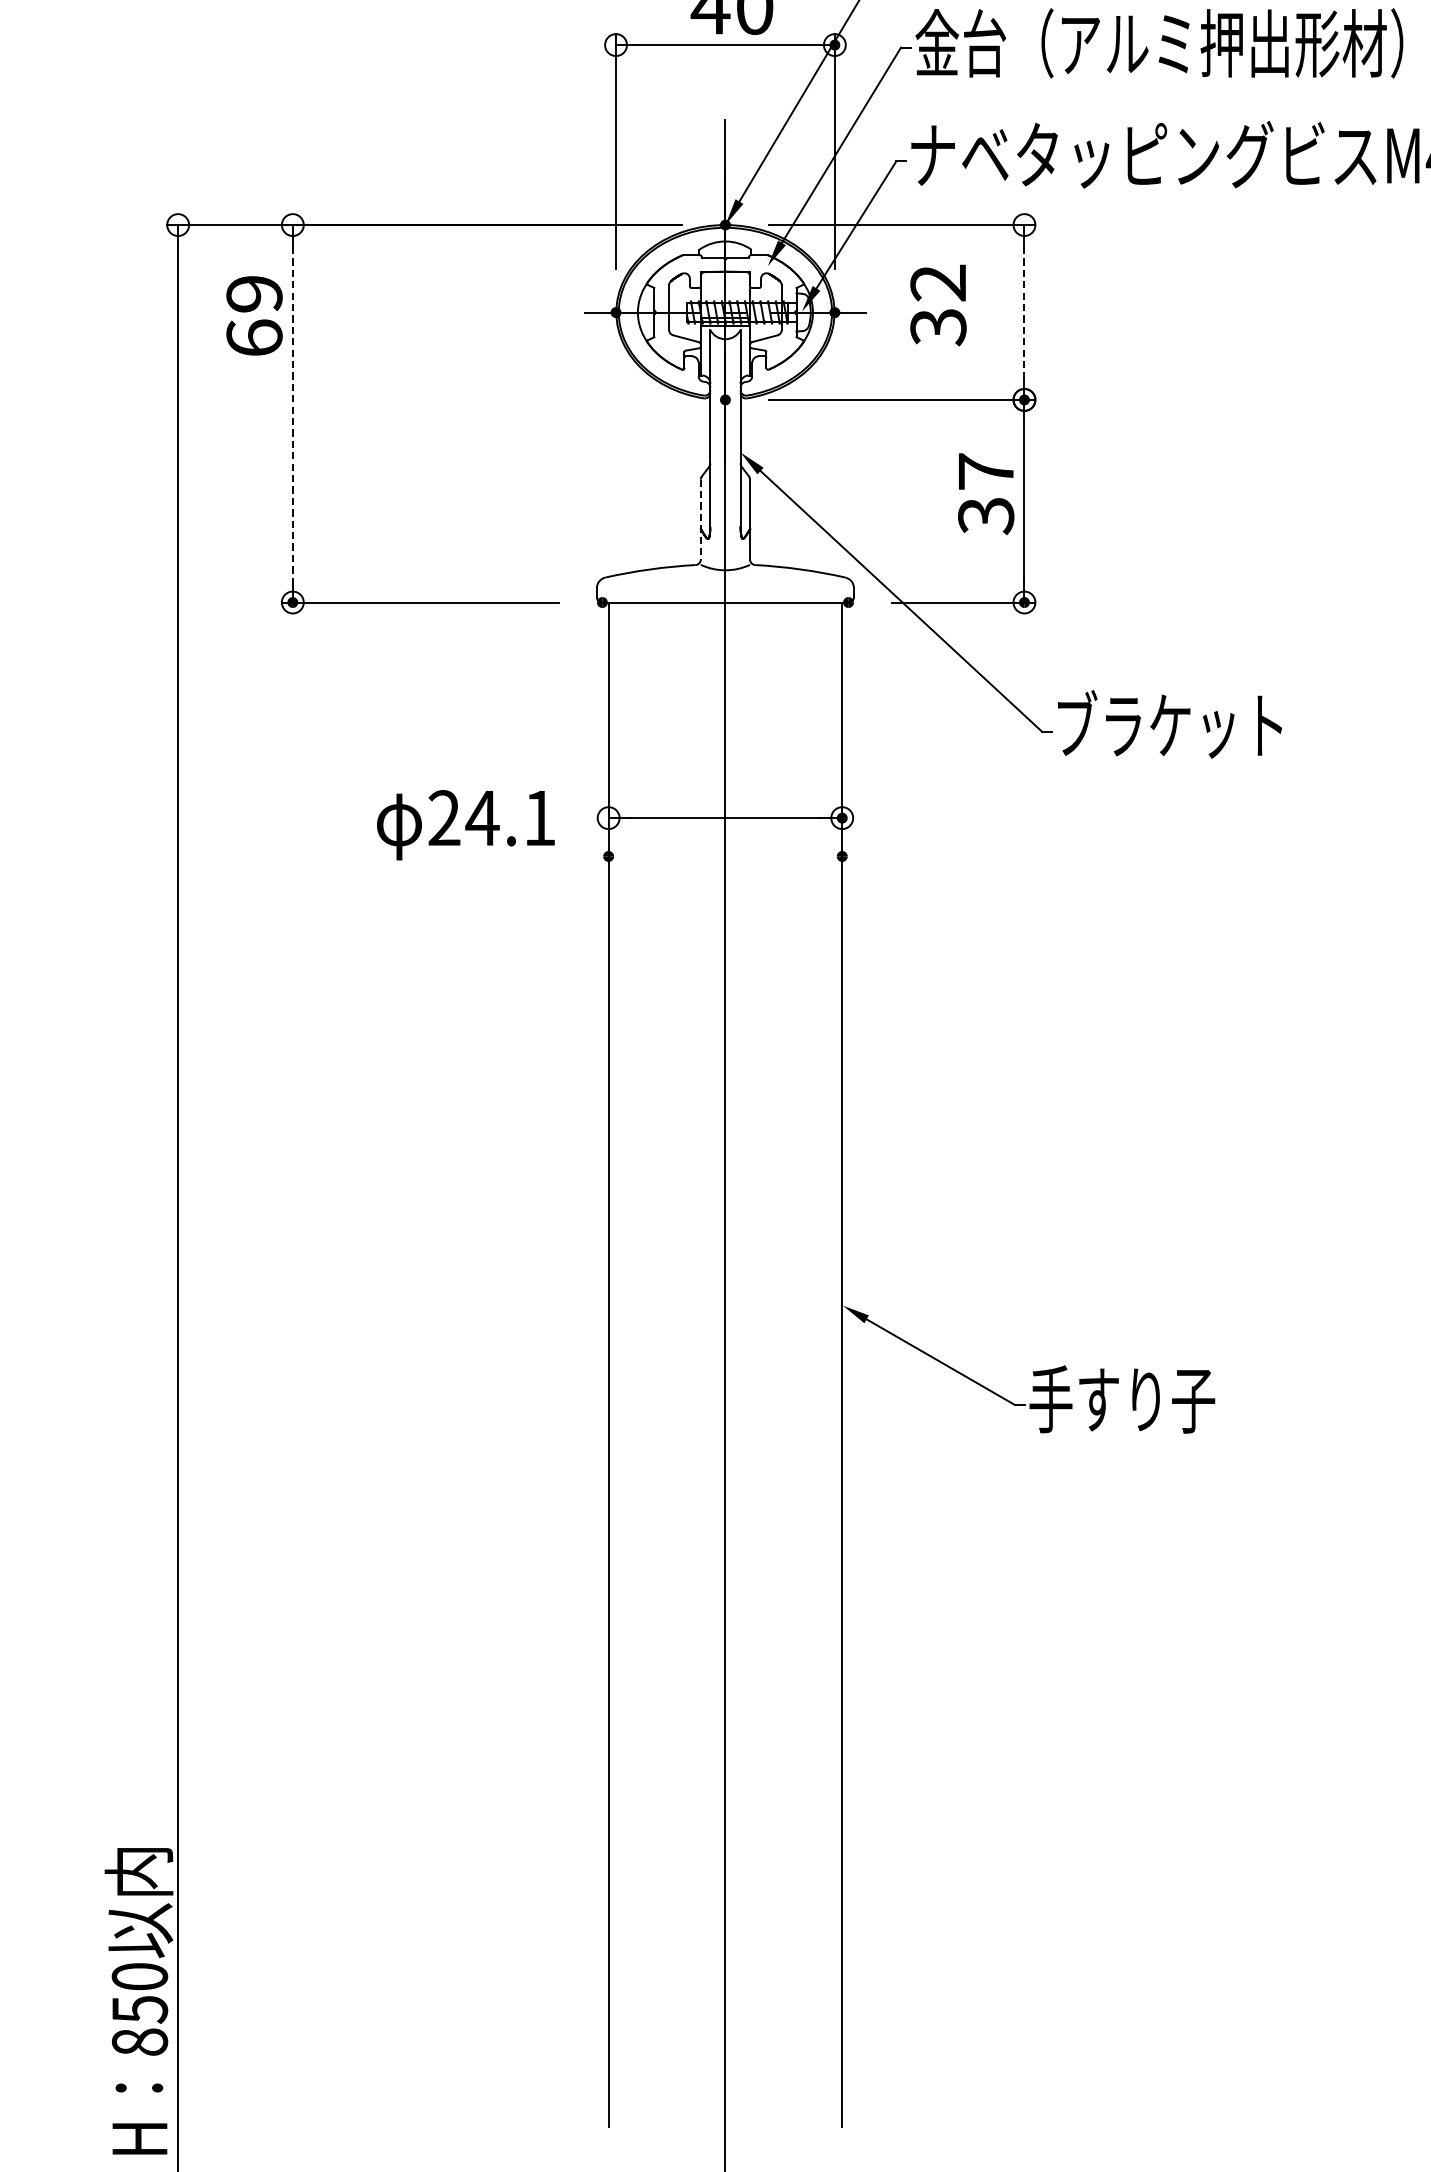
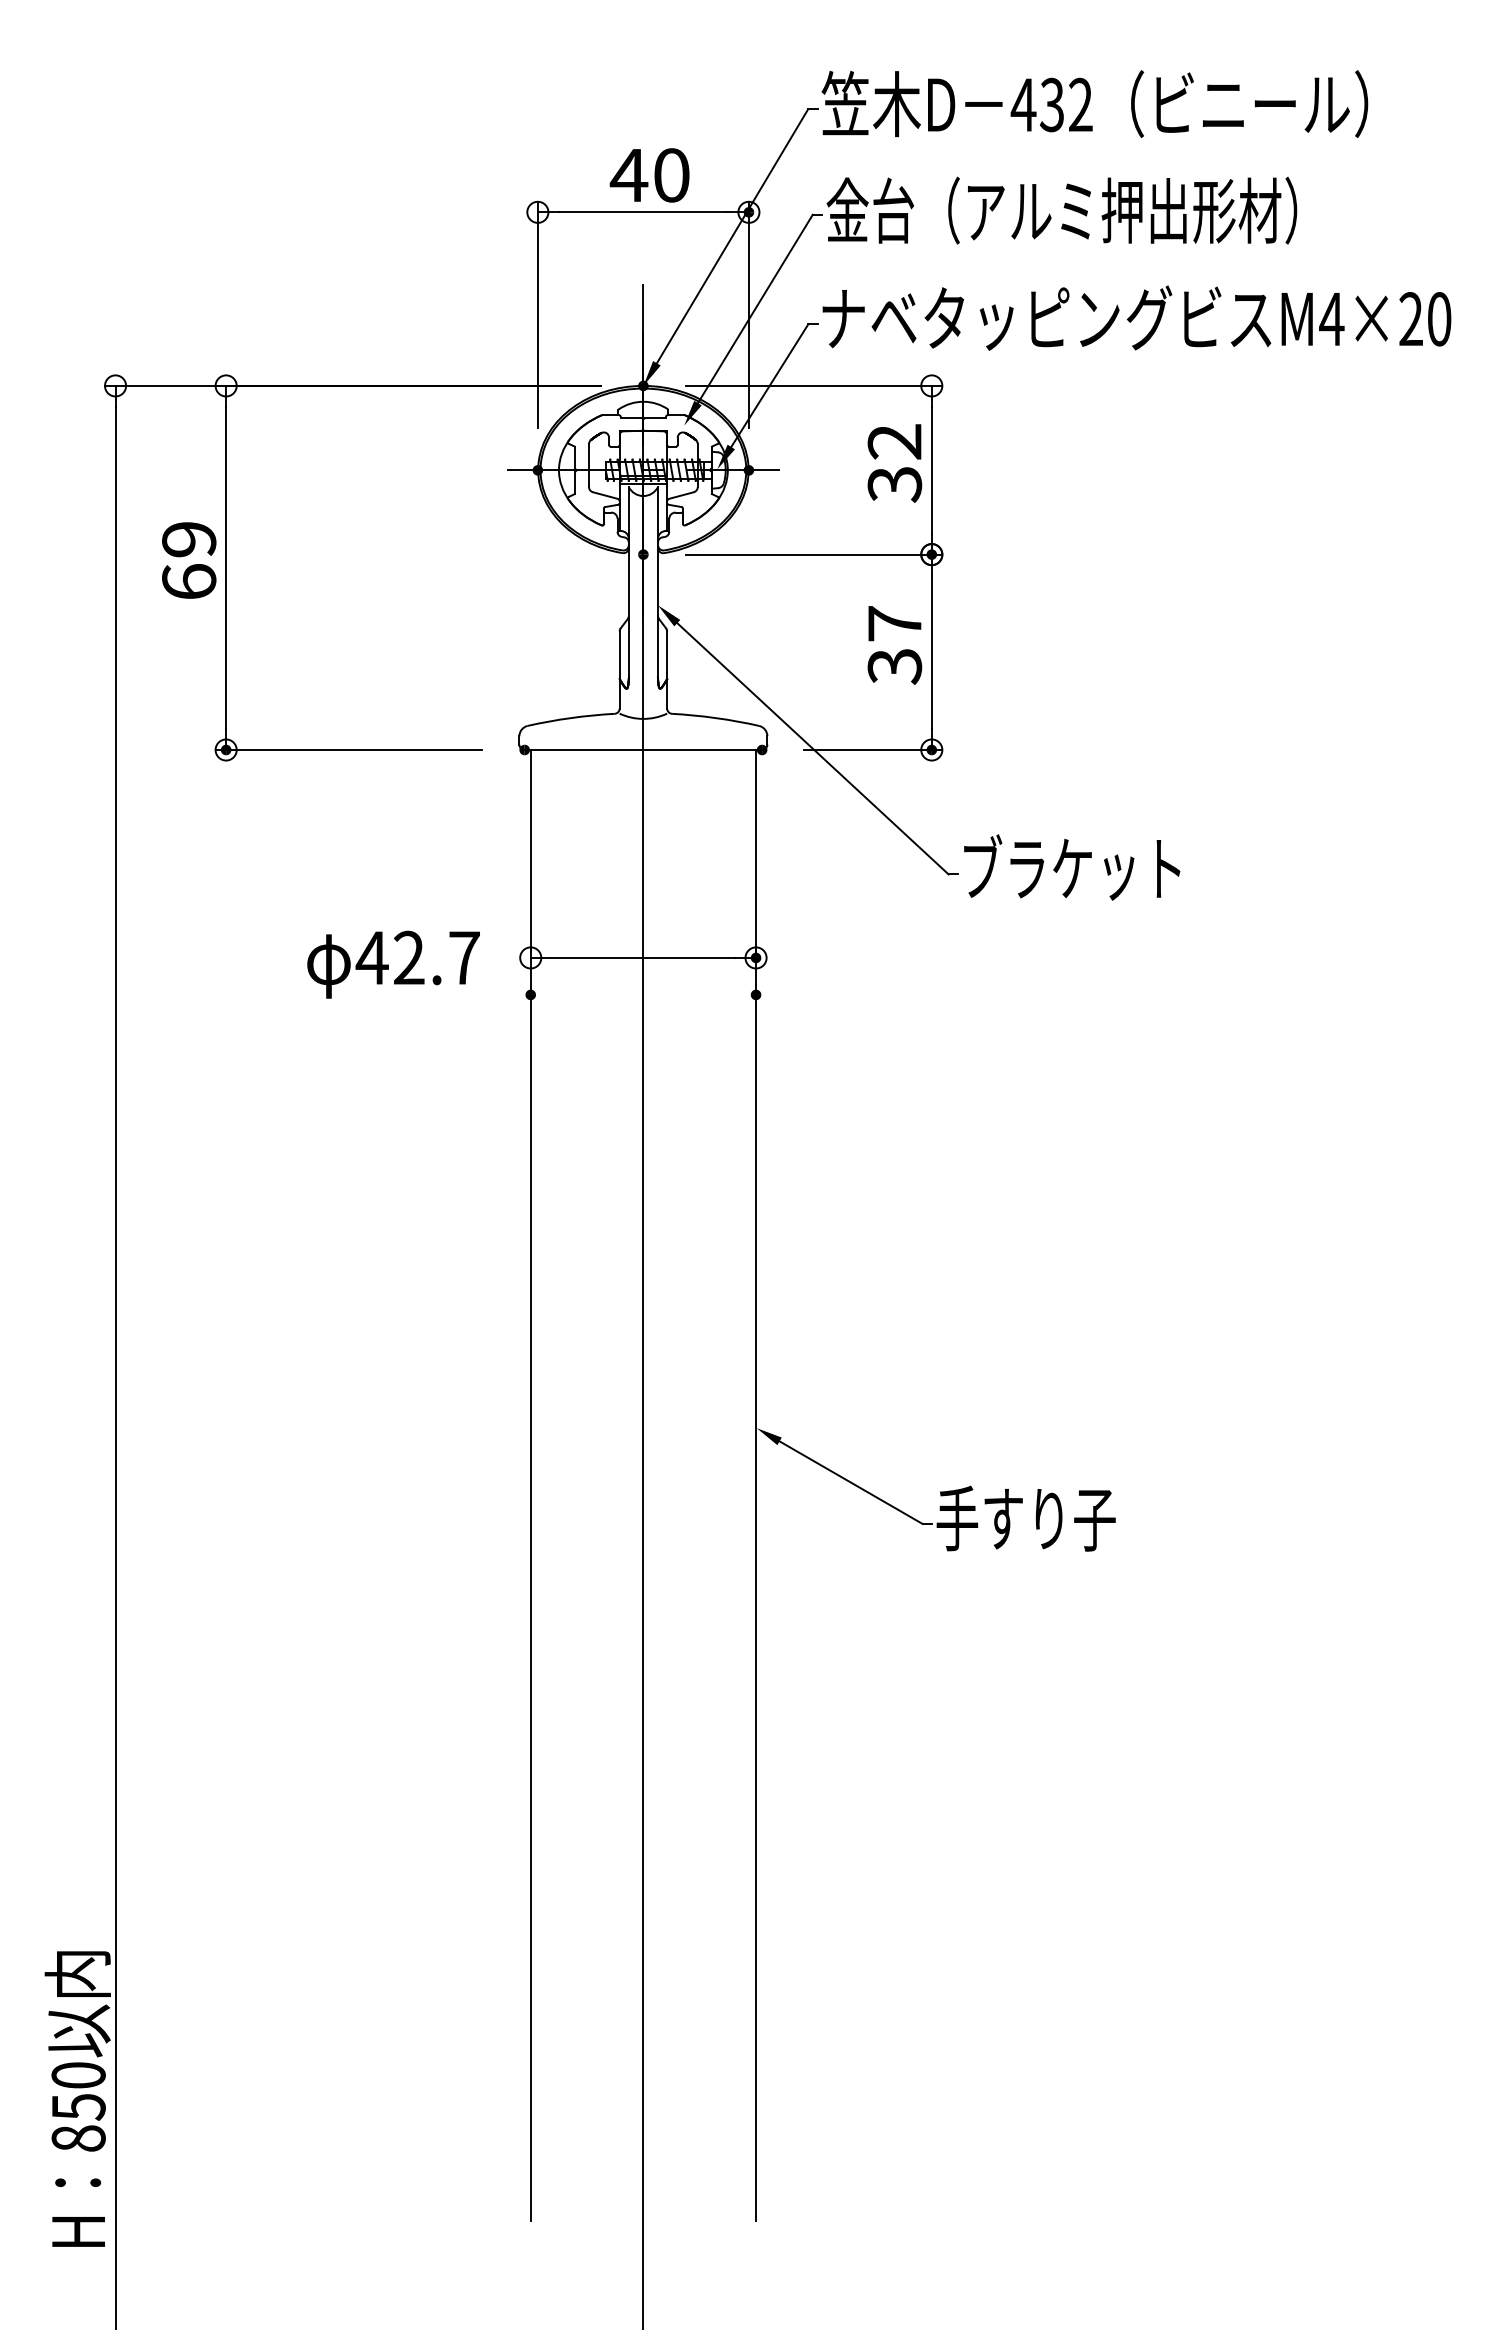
text: (938, 305) -> (894, 463), moved
line: (1024, 312) -> (931, 470), dashed -> solid
text: (254, 315) -> (189, 560), moved
line: (293, 413) -> (226, 567), dashed -> solid
line: (700, 520) -> (619, 670), dashed -> solid
text: (491, 817) -> (417, 957), 24.1 -> 42.7

